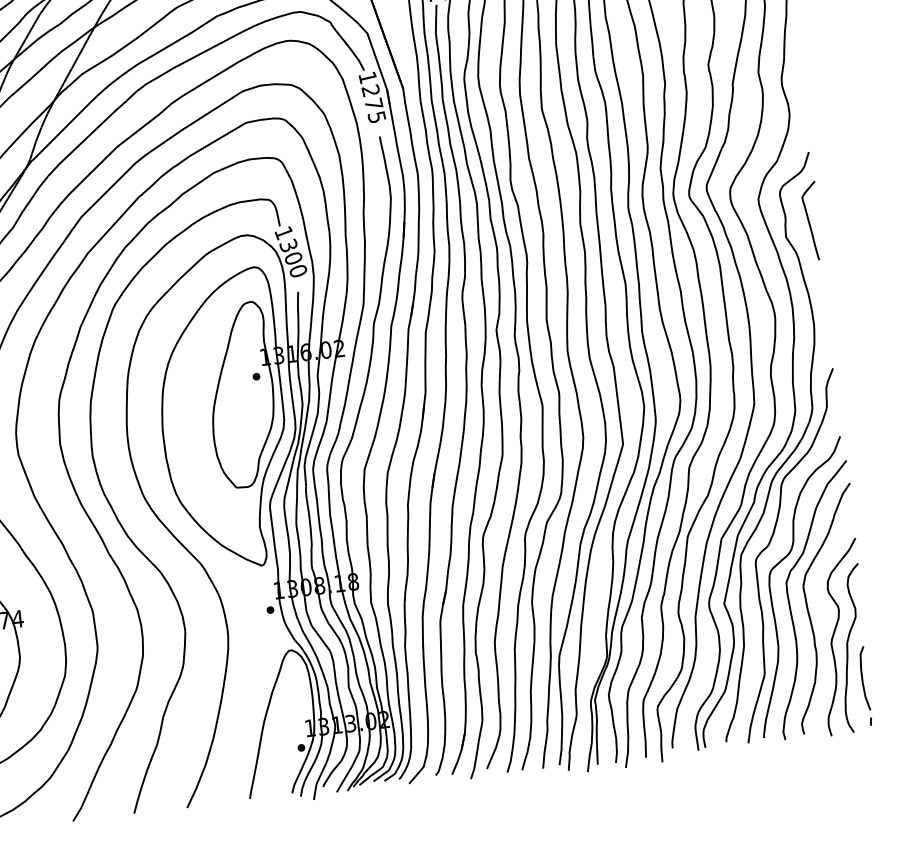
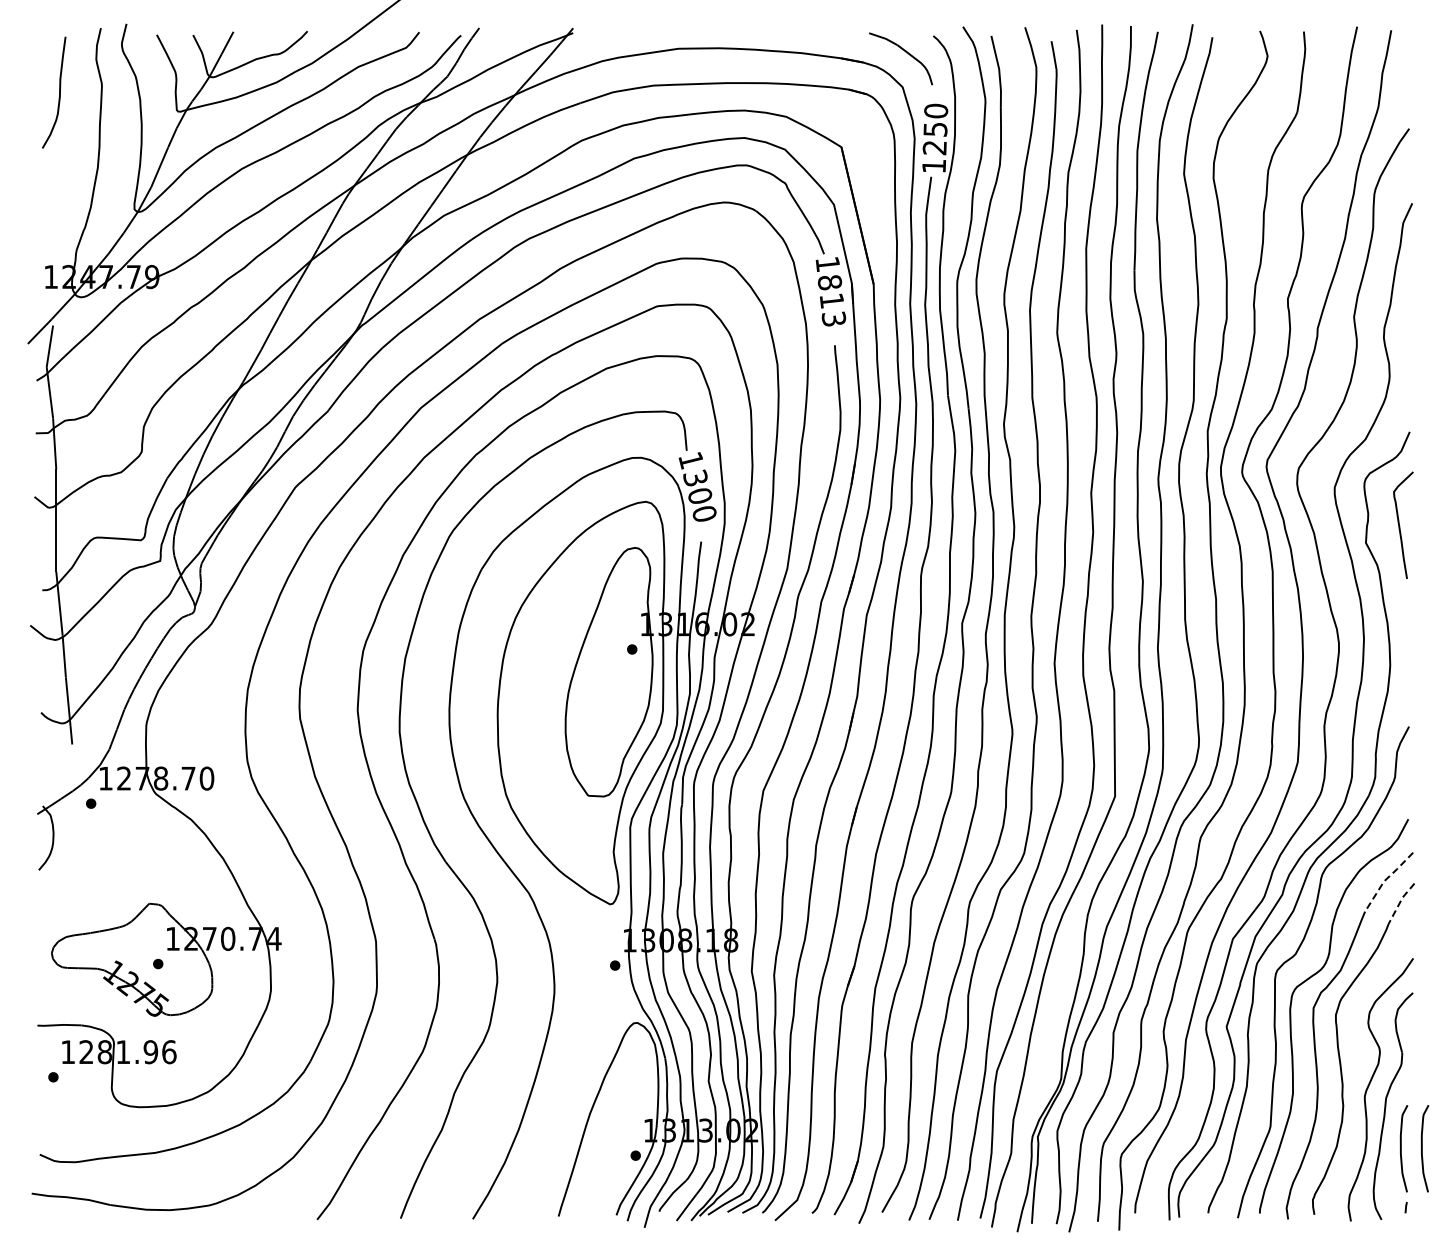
text: (373, 103) -> (831, 300), 1275 -> 1813
line: (829, 482) -> (1386, 879), solid -> dashed
line: (841, 498) -> (1400, 902), solid -> dashed
curve: (878, 676) -> (1422, 1148), added

